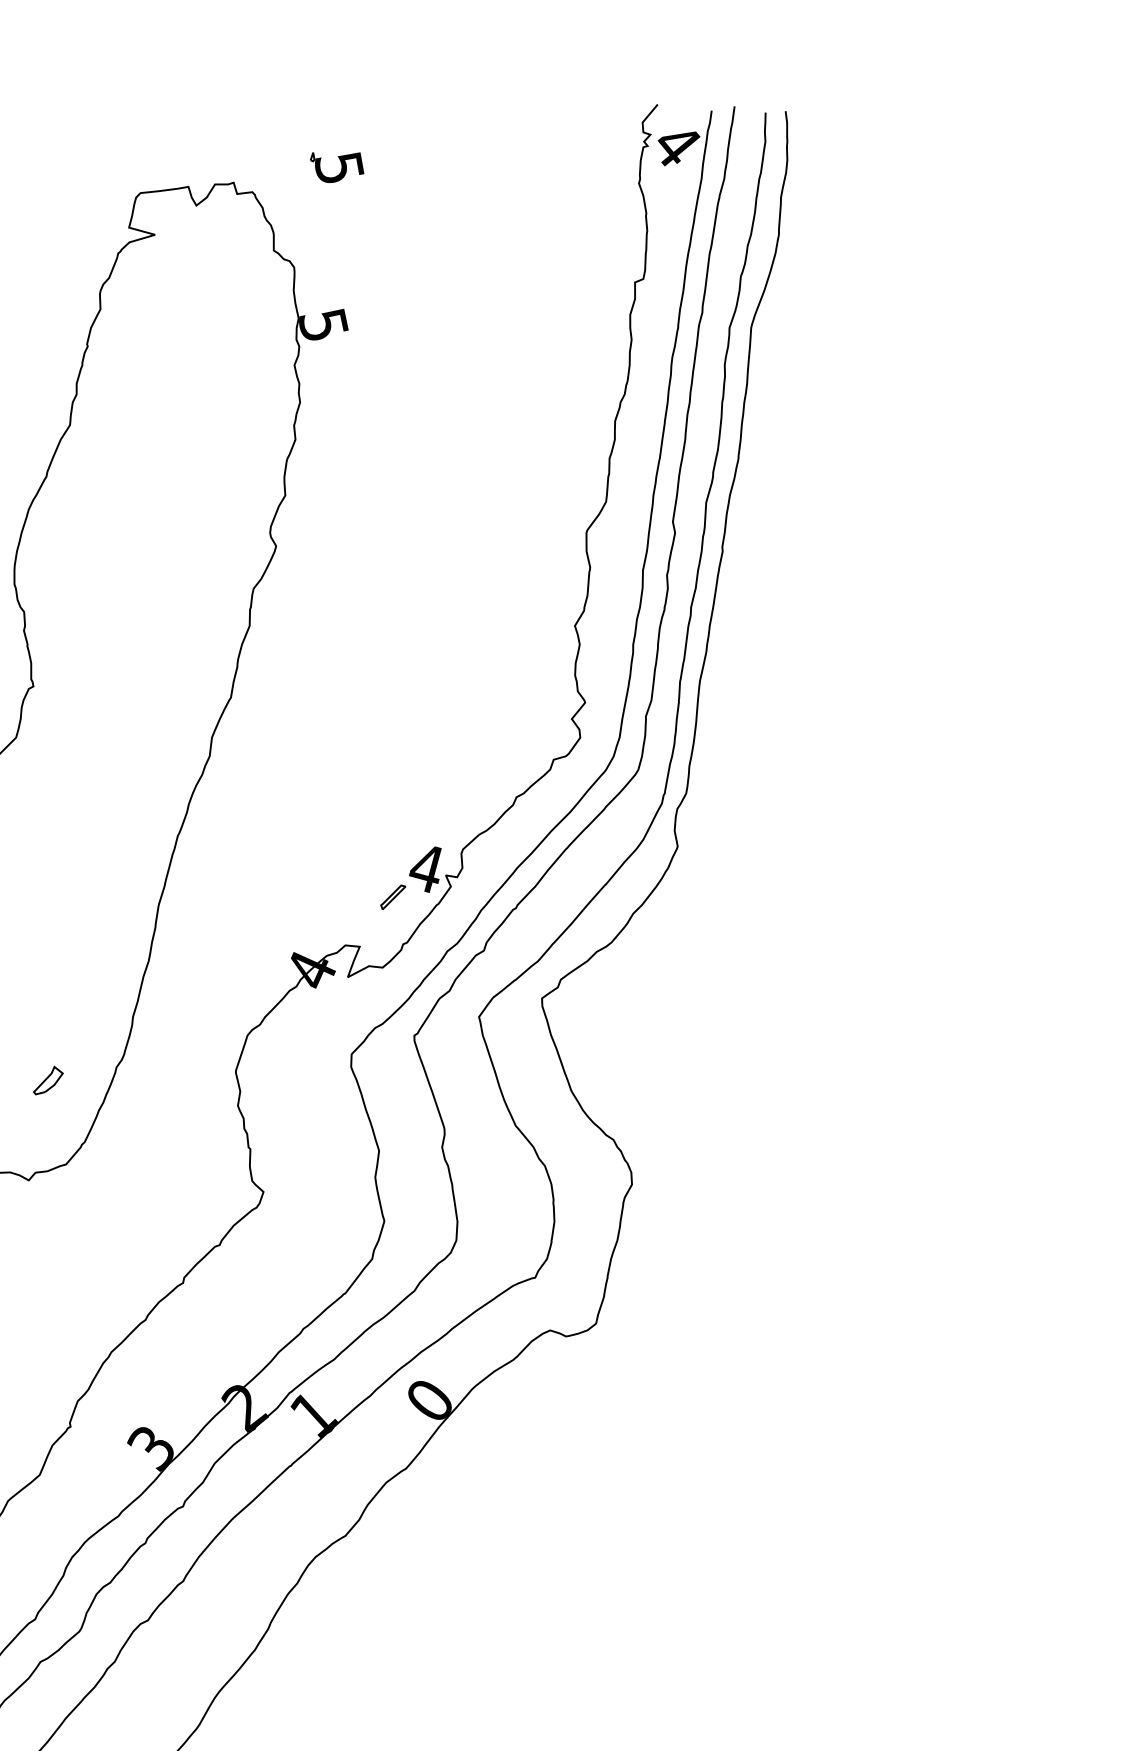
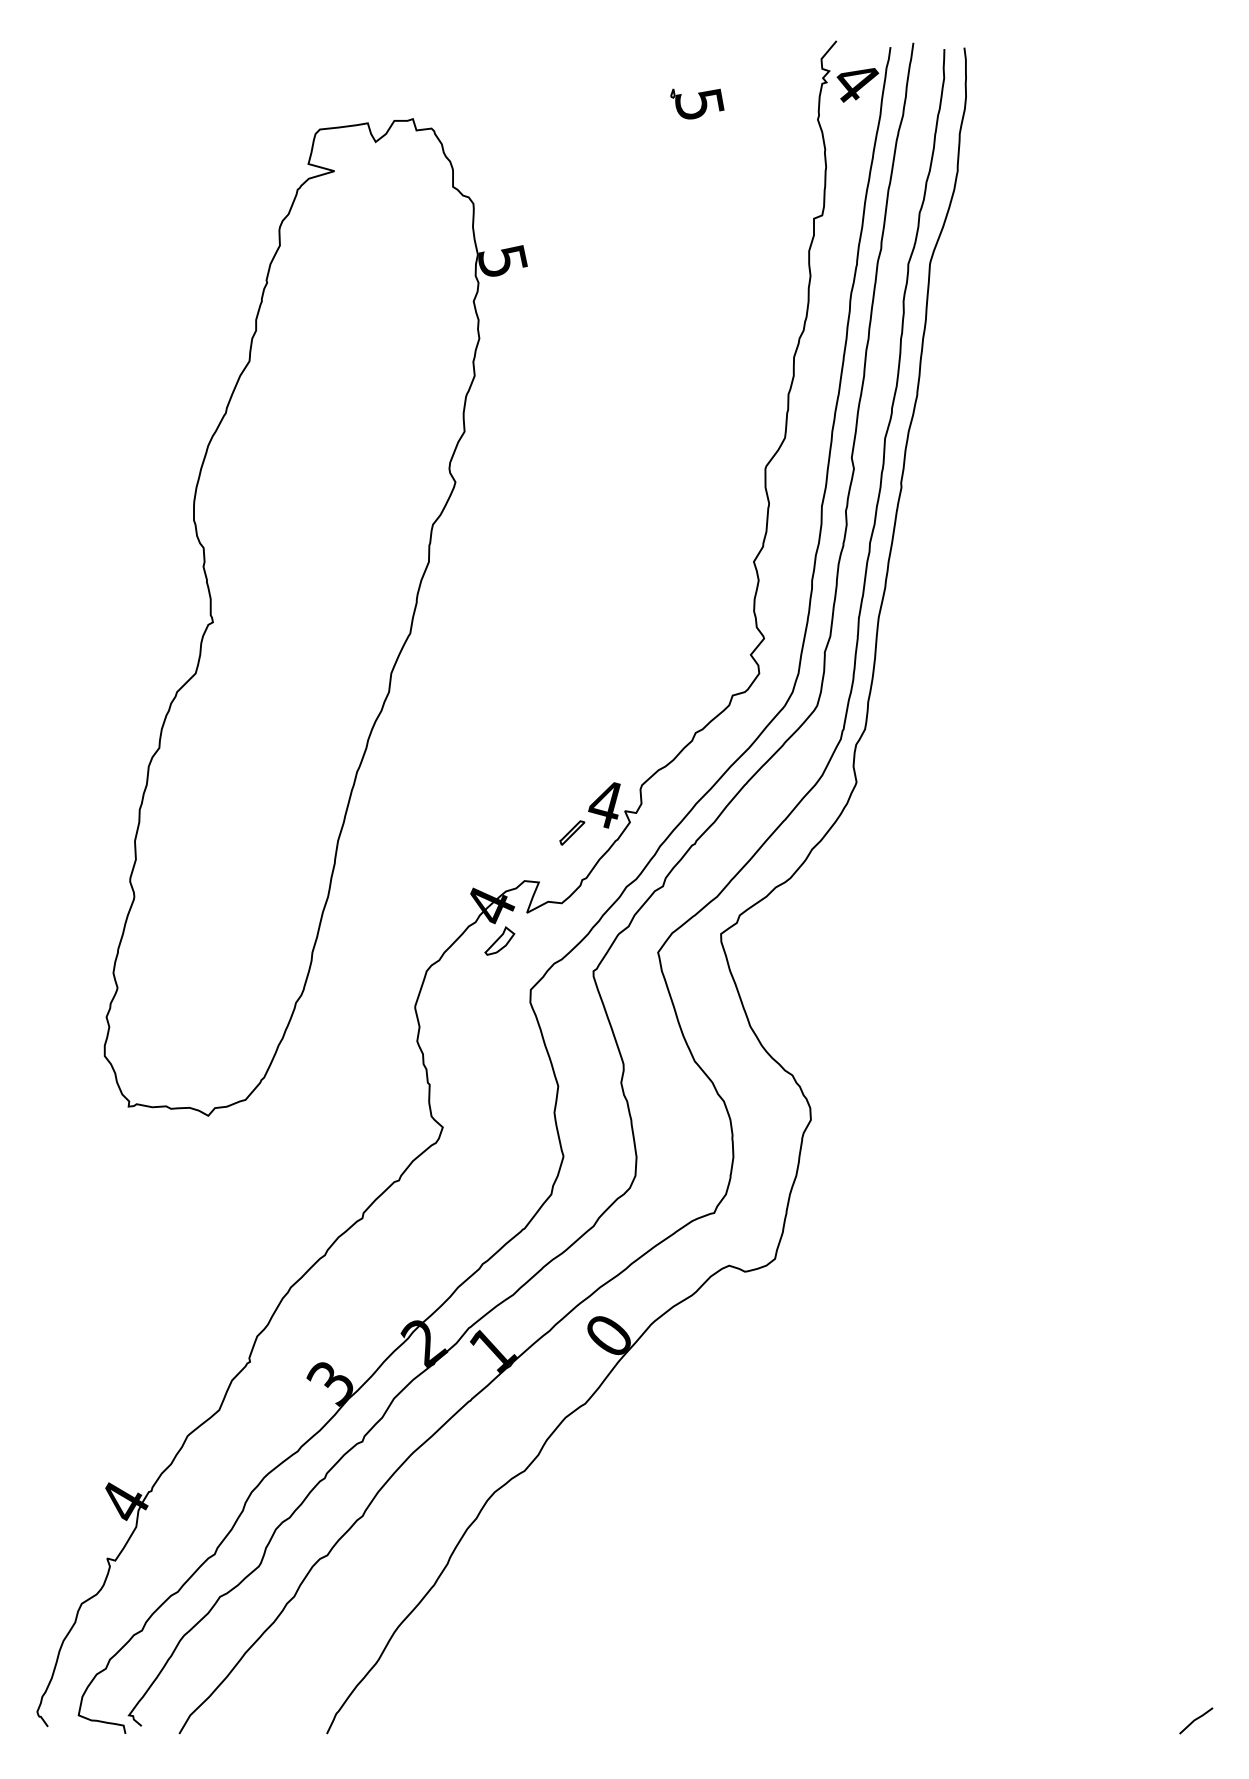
part: (337, 167) -> (697, 103), moved
part: (48, 1079) -> (499, 940), moved

